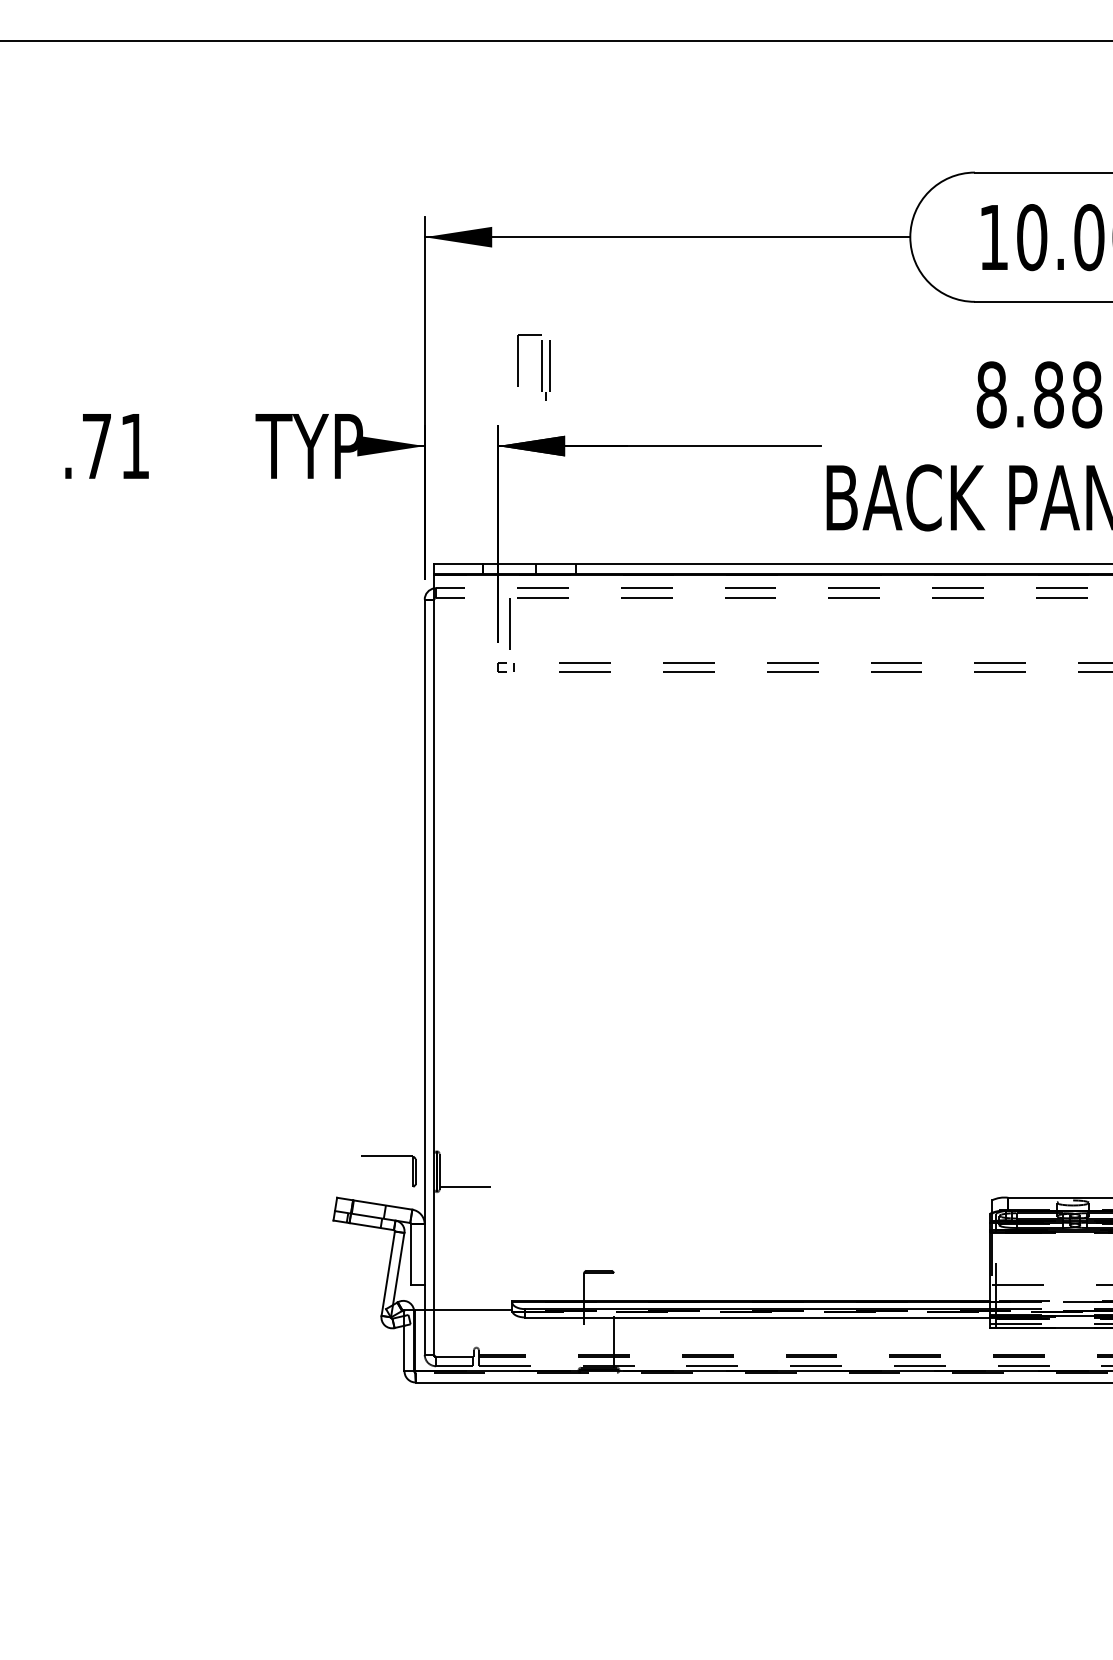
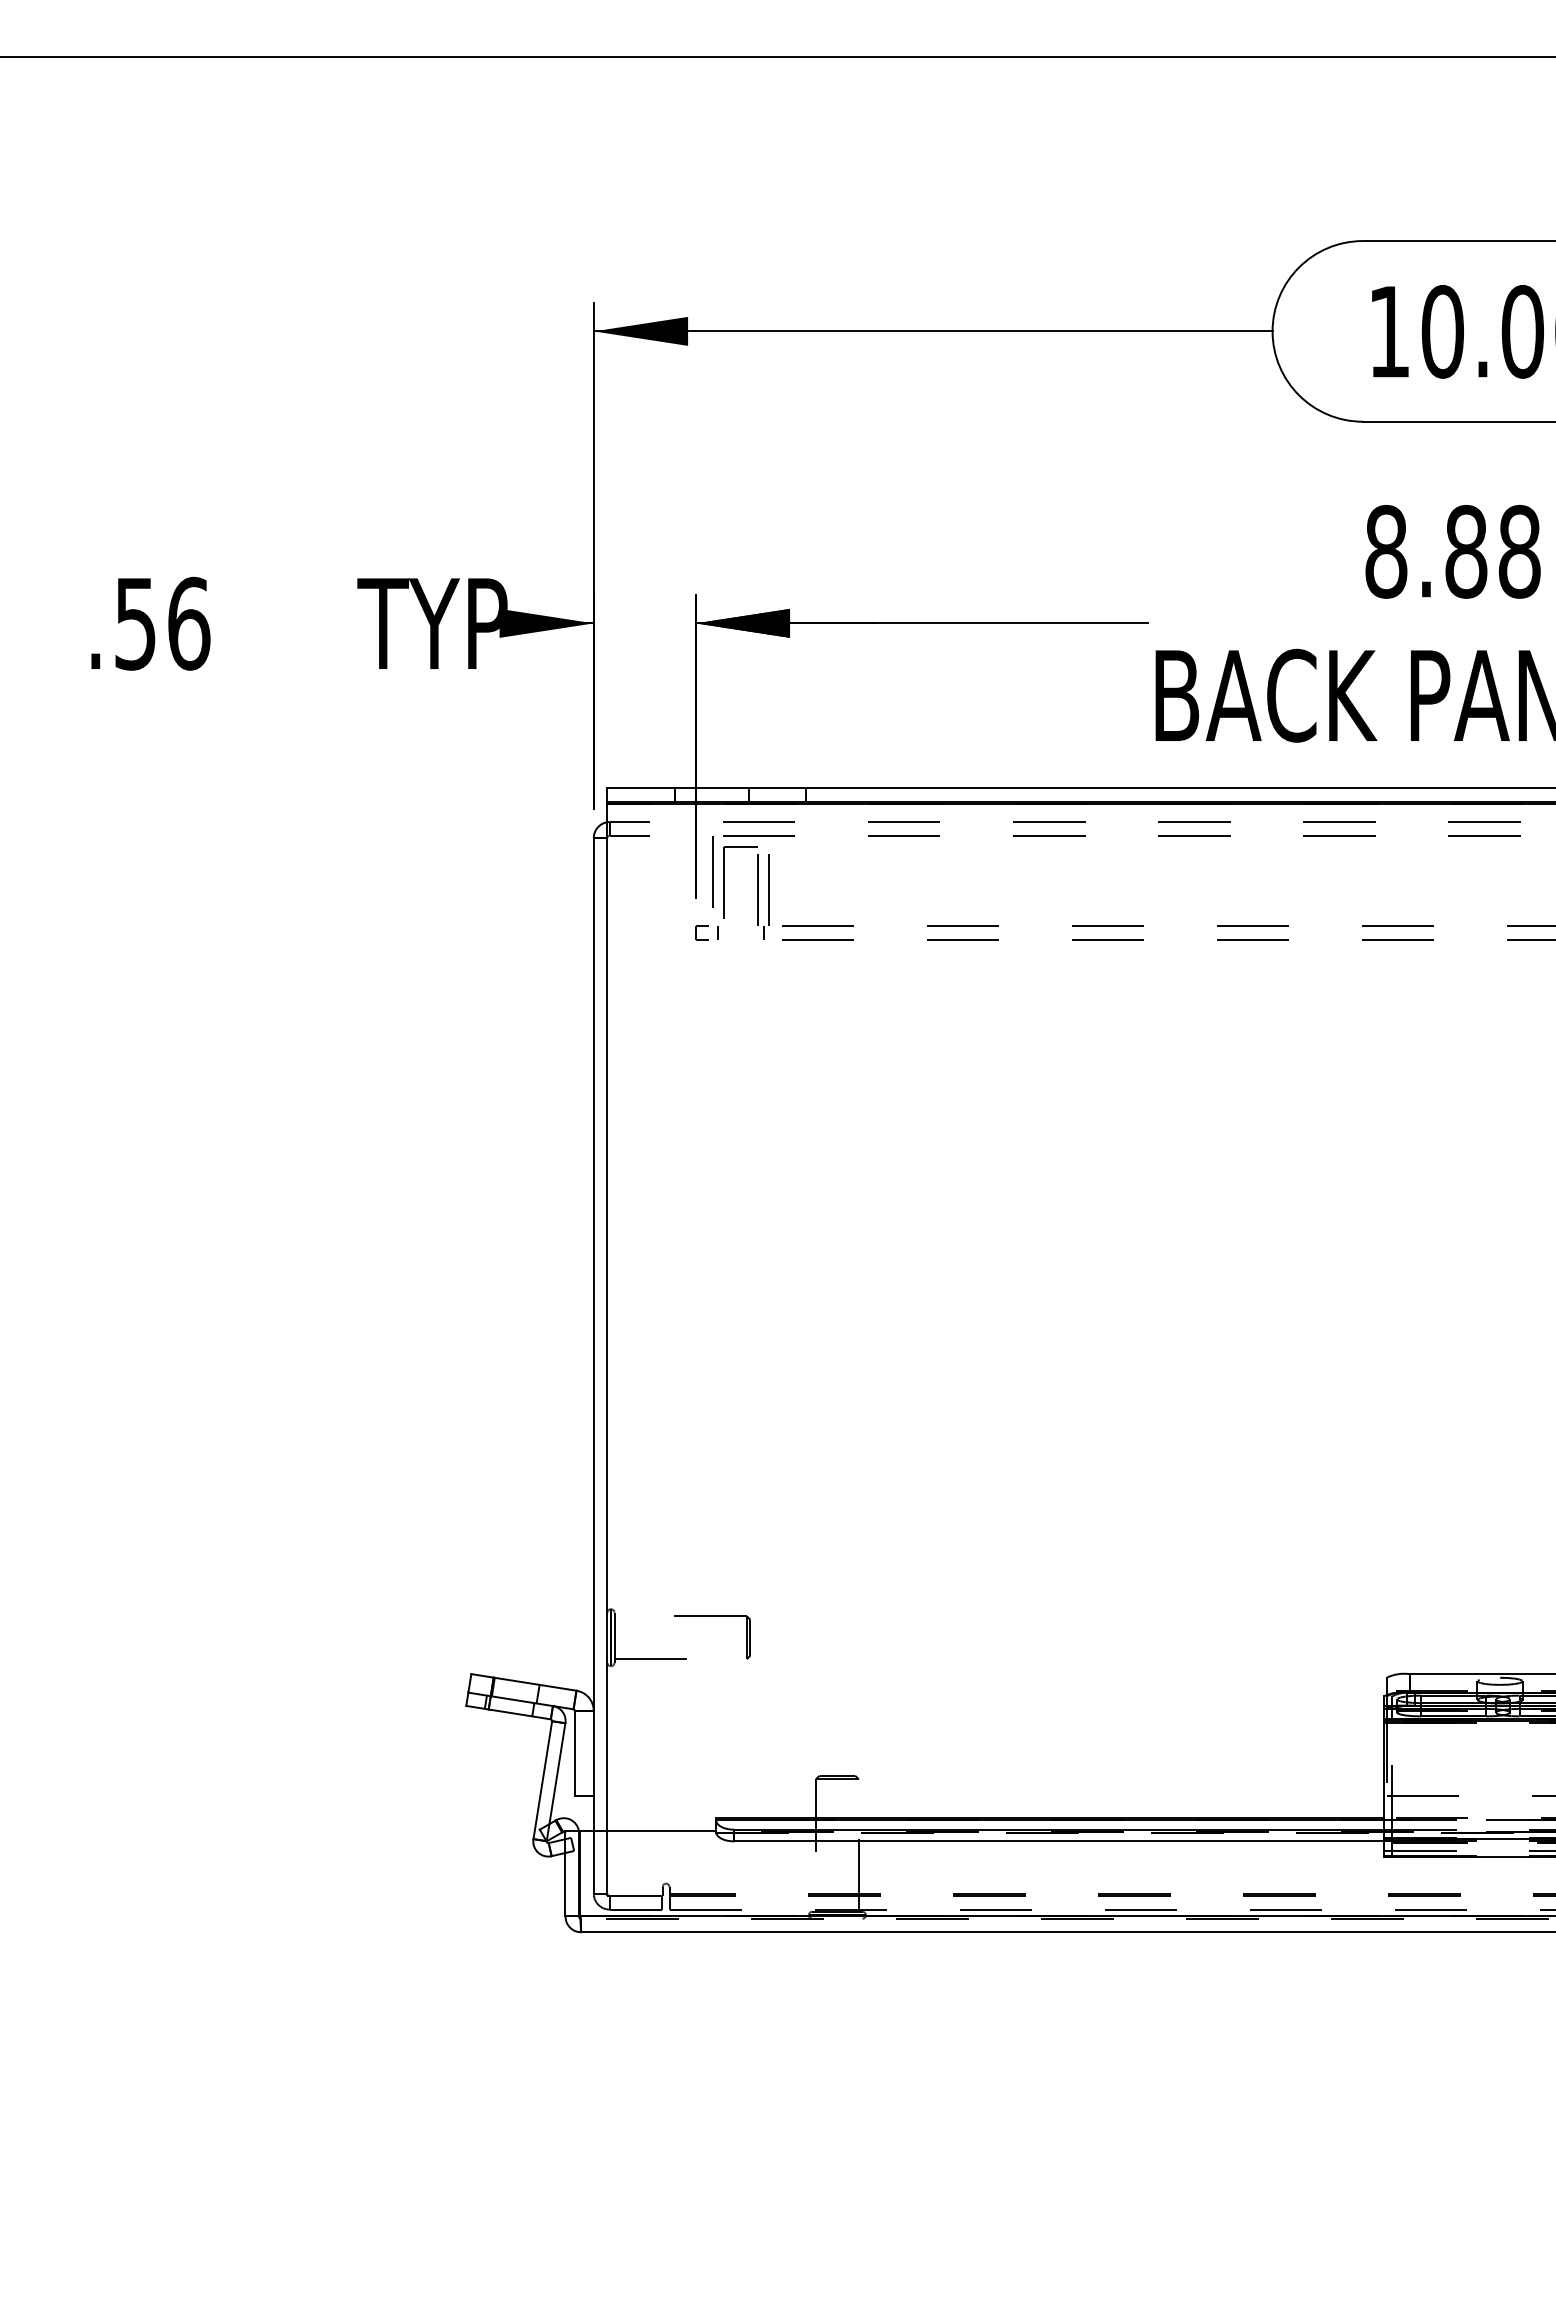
part: (541, 367) -> (757, 892), moved
text: (116, 446) -> (162, 623), .71 -> .56
part: (388, 1156) -> (712, 1616), moved

